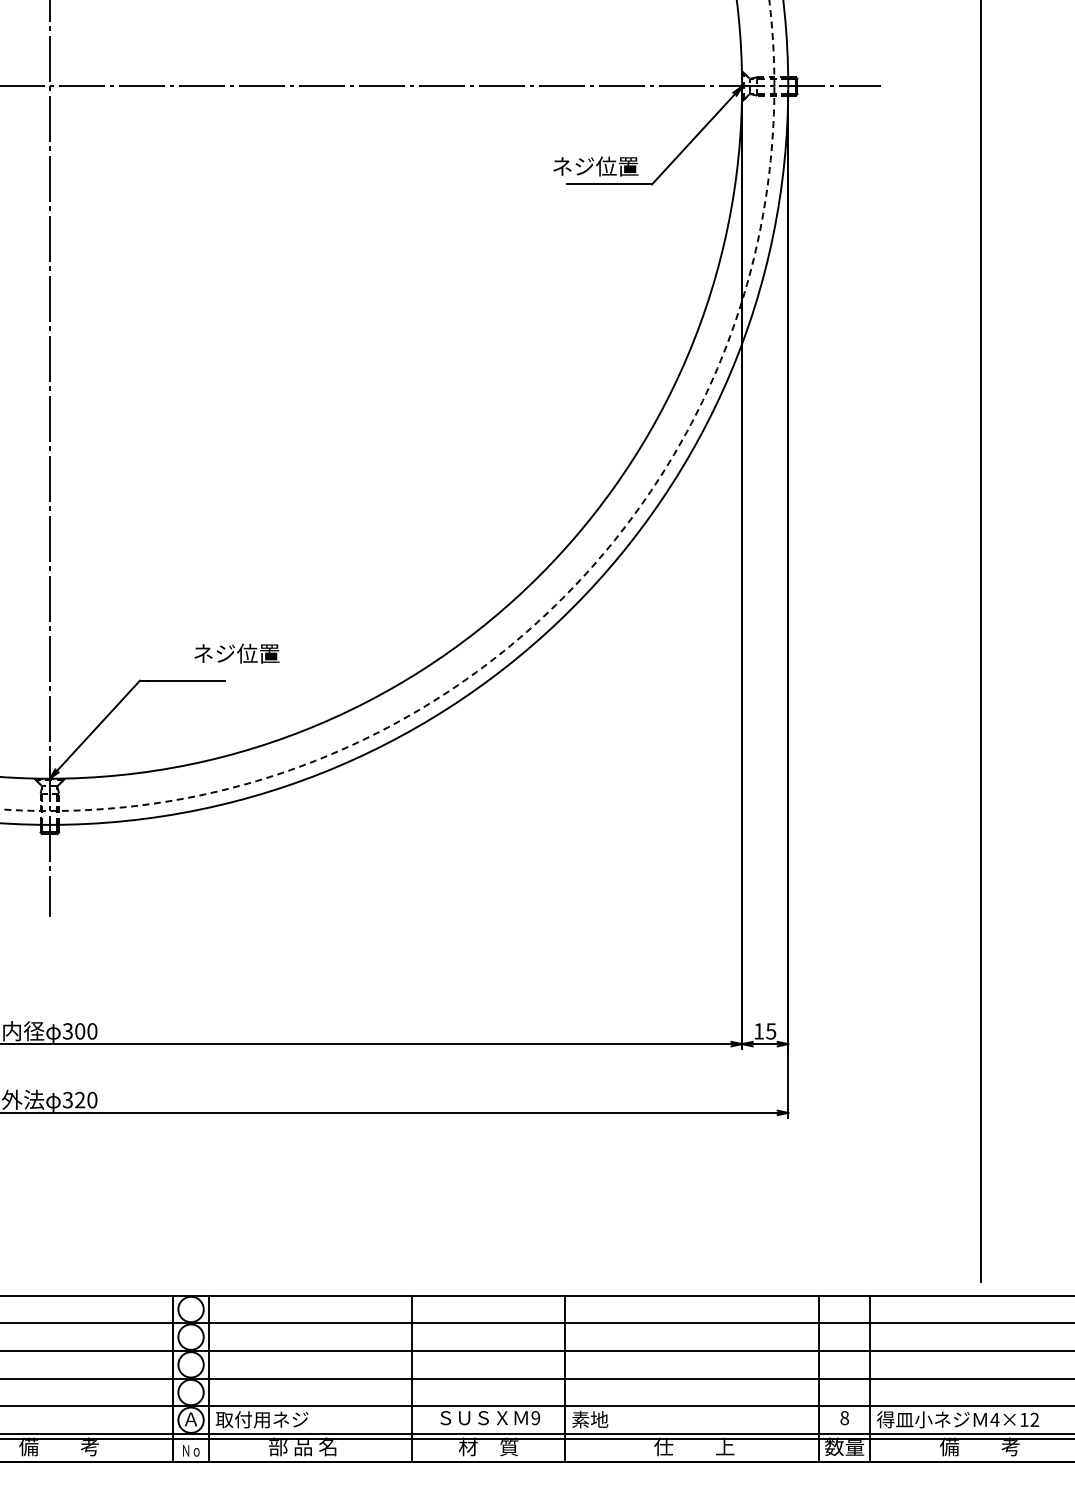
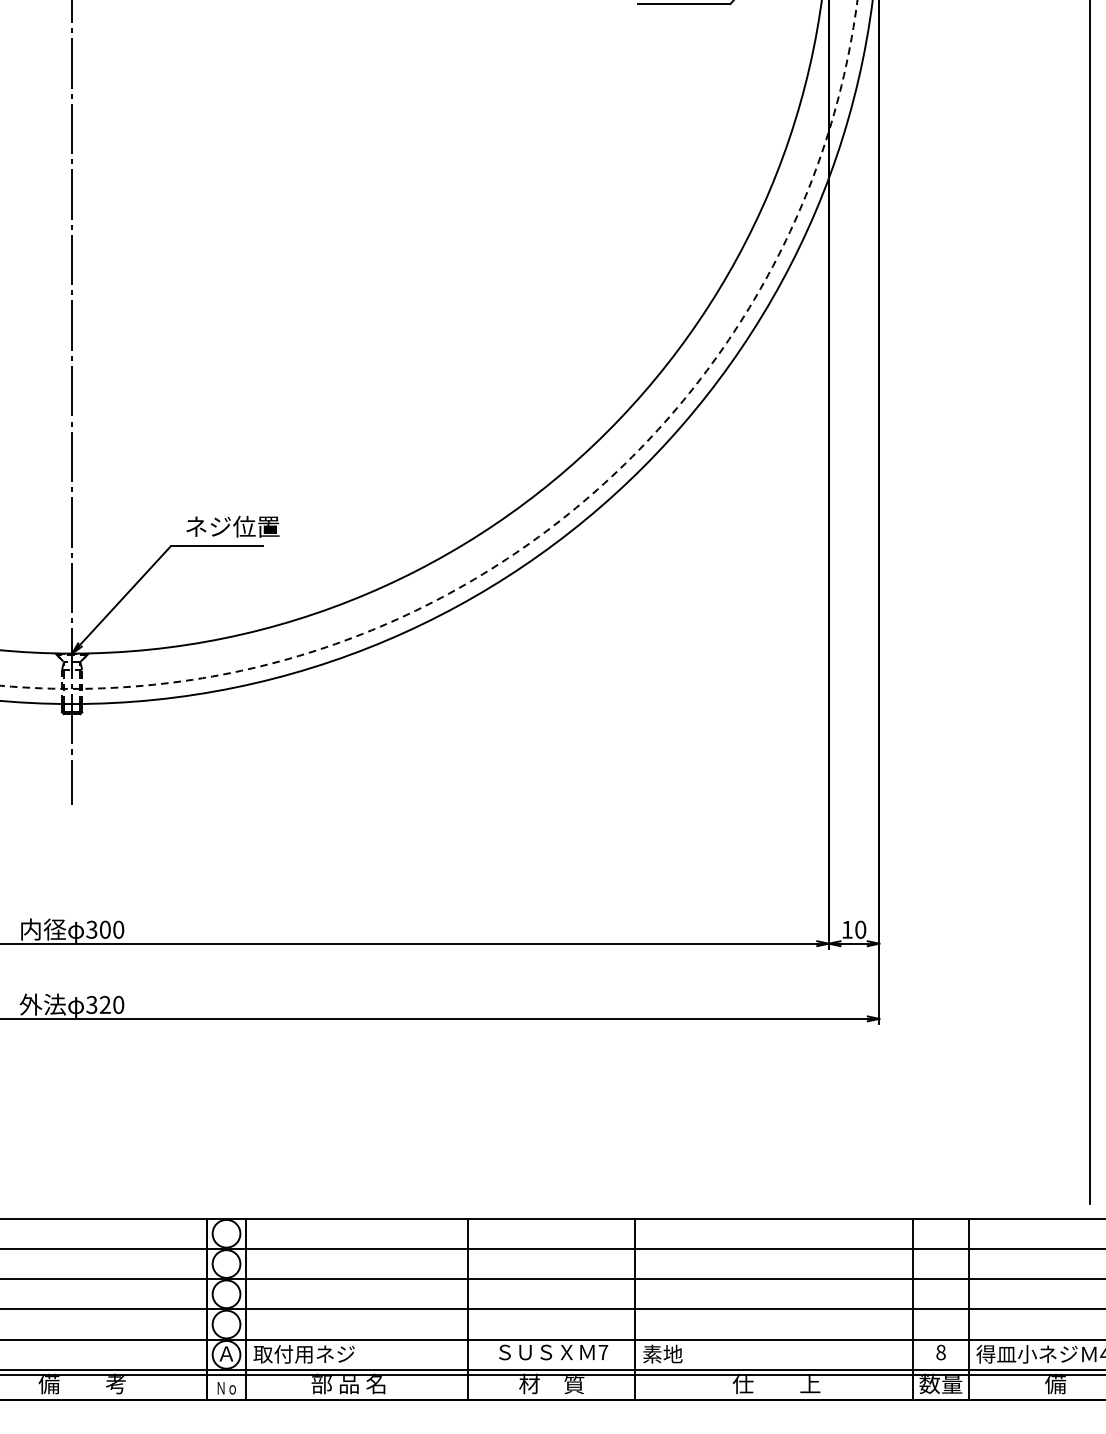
text: (236, 653) -> (232, 526), moved
text: (771, 1031) -> (861, 929), 15 -> 10
text: (535, 1418) -> (603, 1352), 9 -> 7

